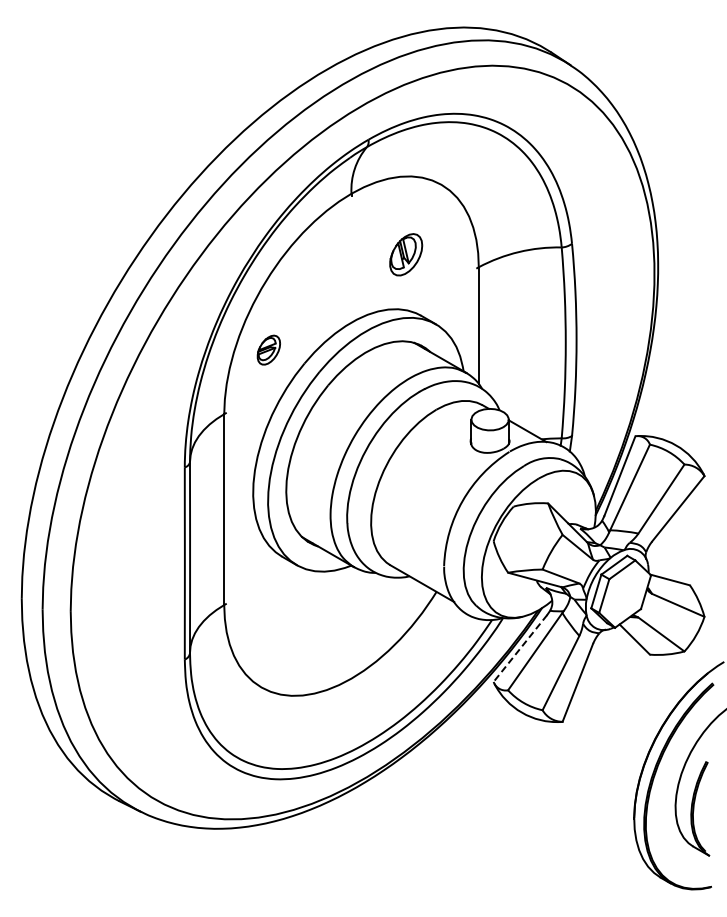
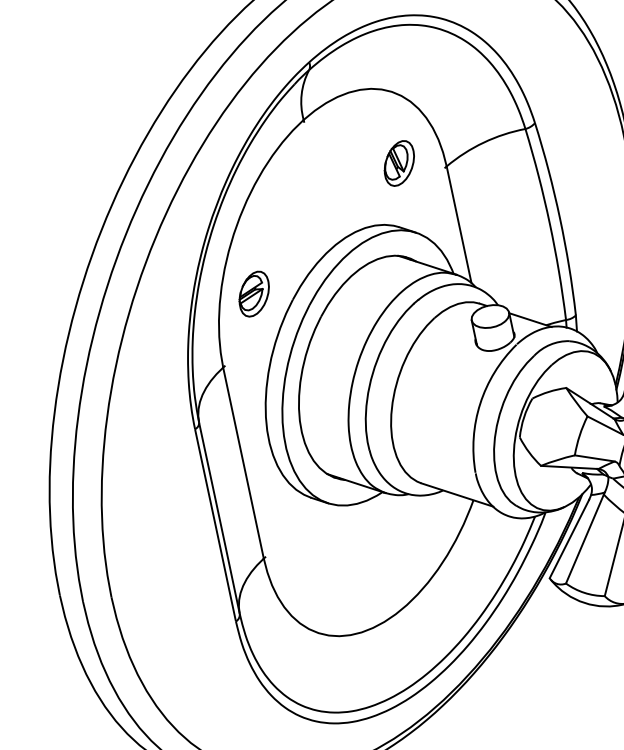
part: (406, 254) -> (399, 163), moved
part: (268, 349) -> (253, 293), size x1.43
line: (520, 648) -> (569, 539), dashed -> solid

